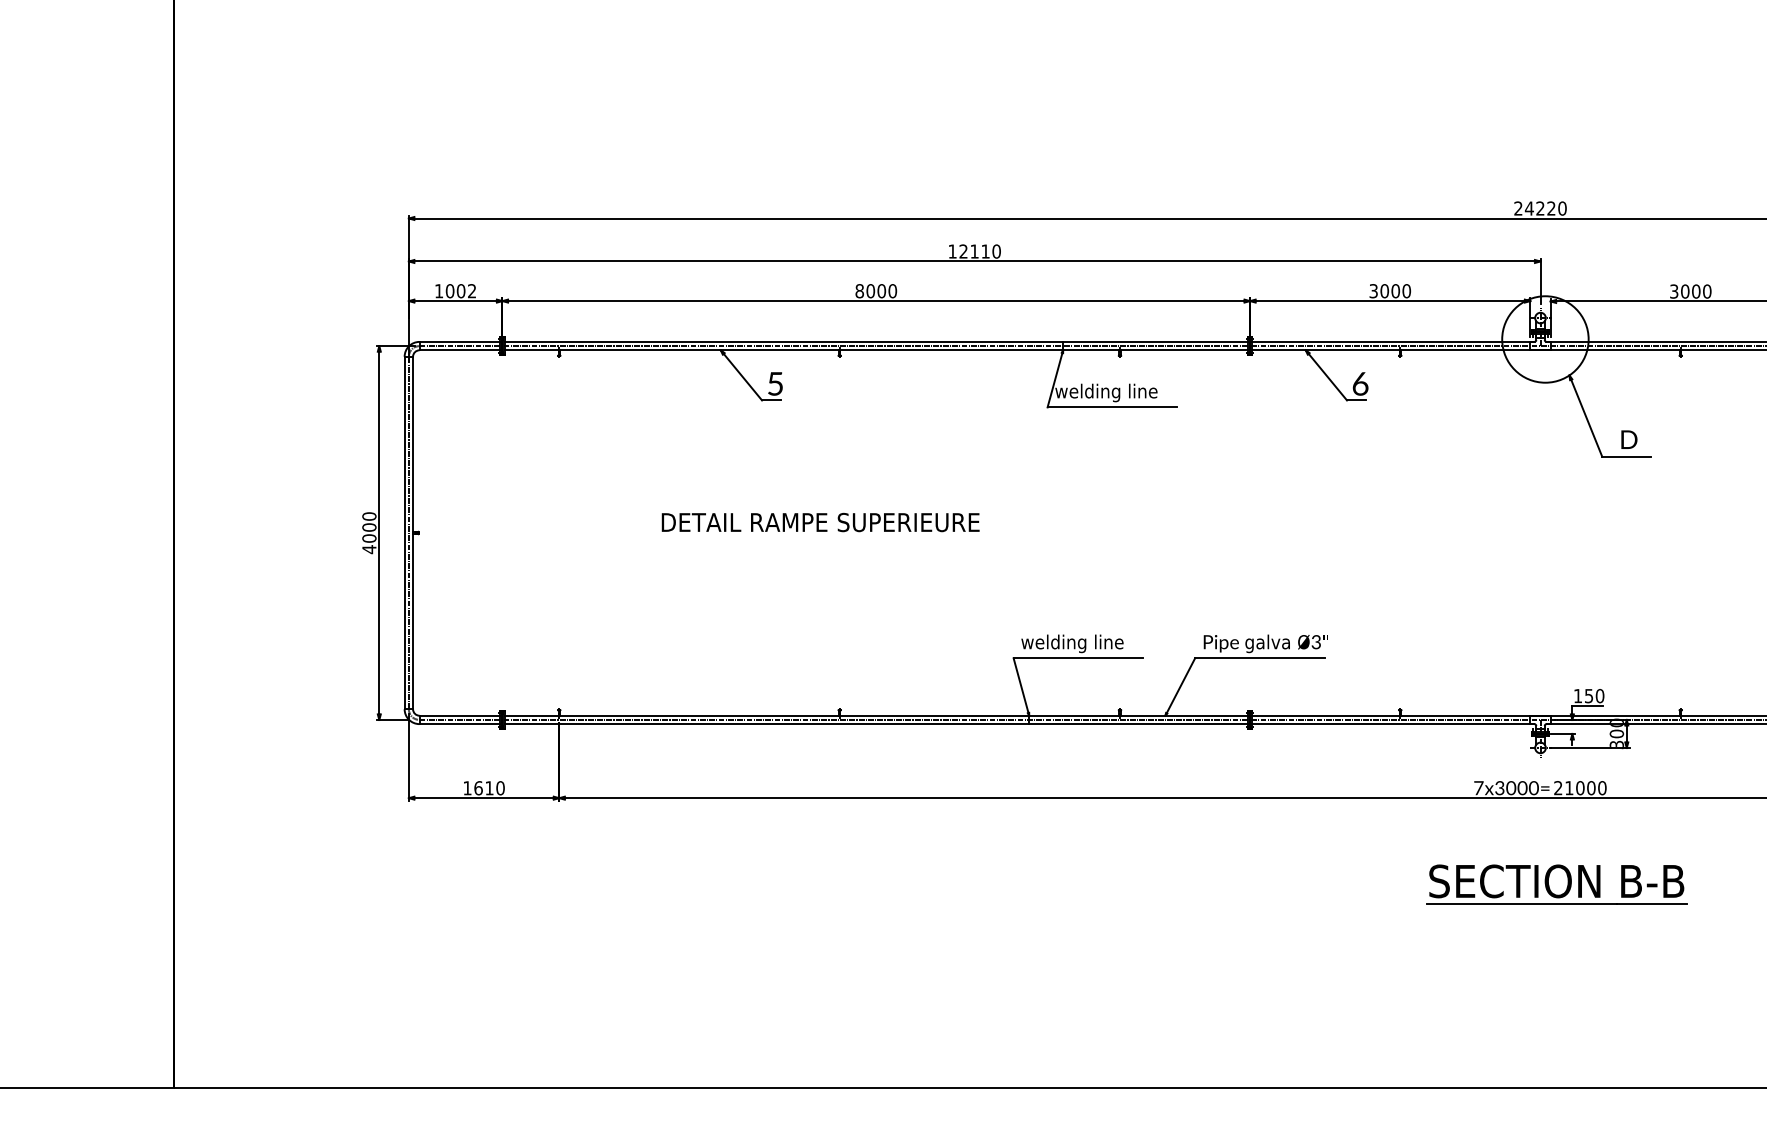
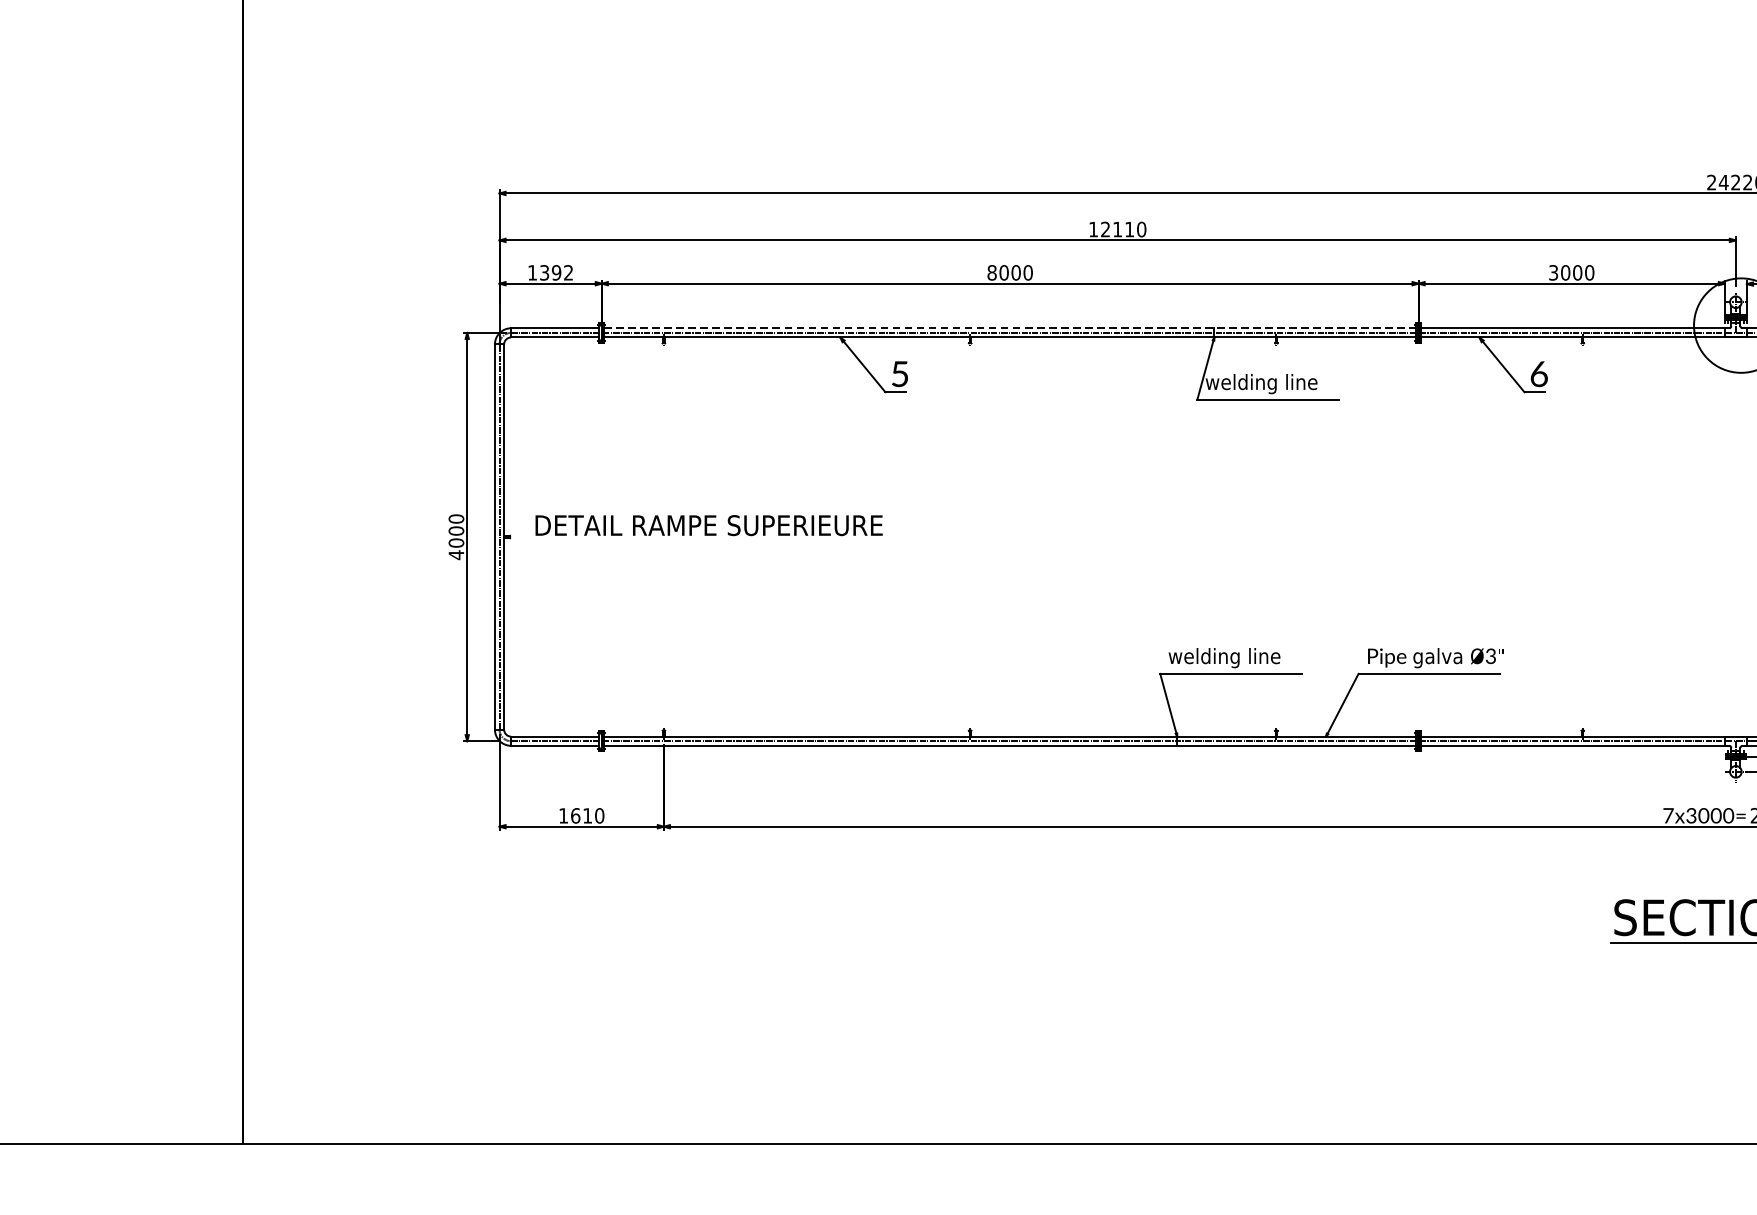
text: (455, 291) -> (550, 273), 1002 -> 1392
line: (876, 341) -> (1010, 327), solid -> dashed
text: (820, 522) -> (708, 525), moved

